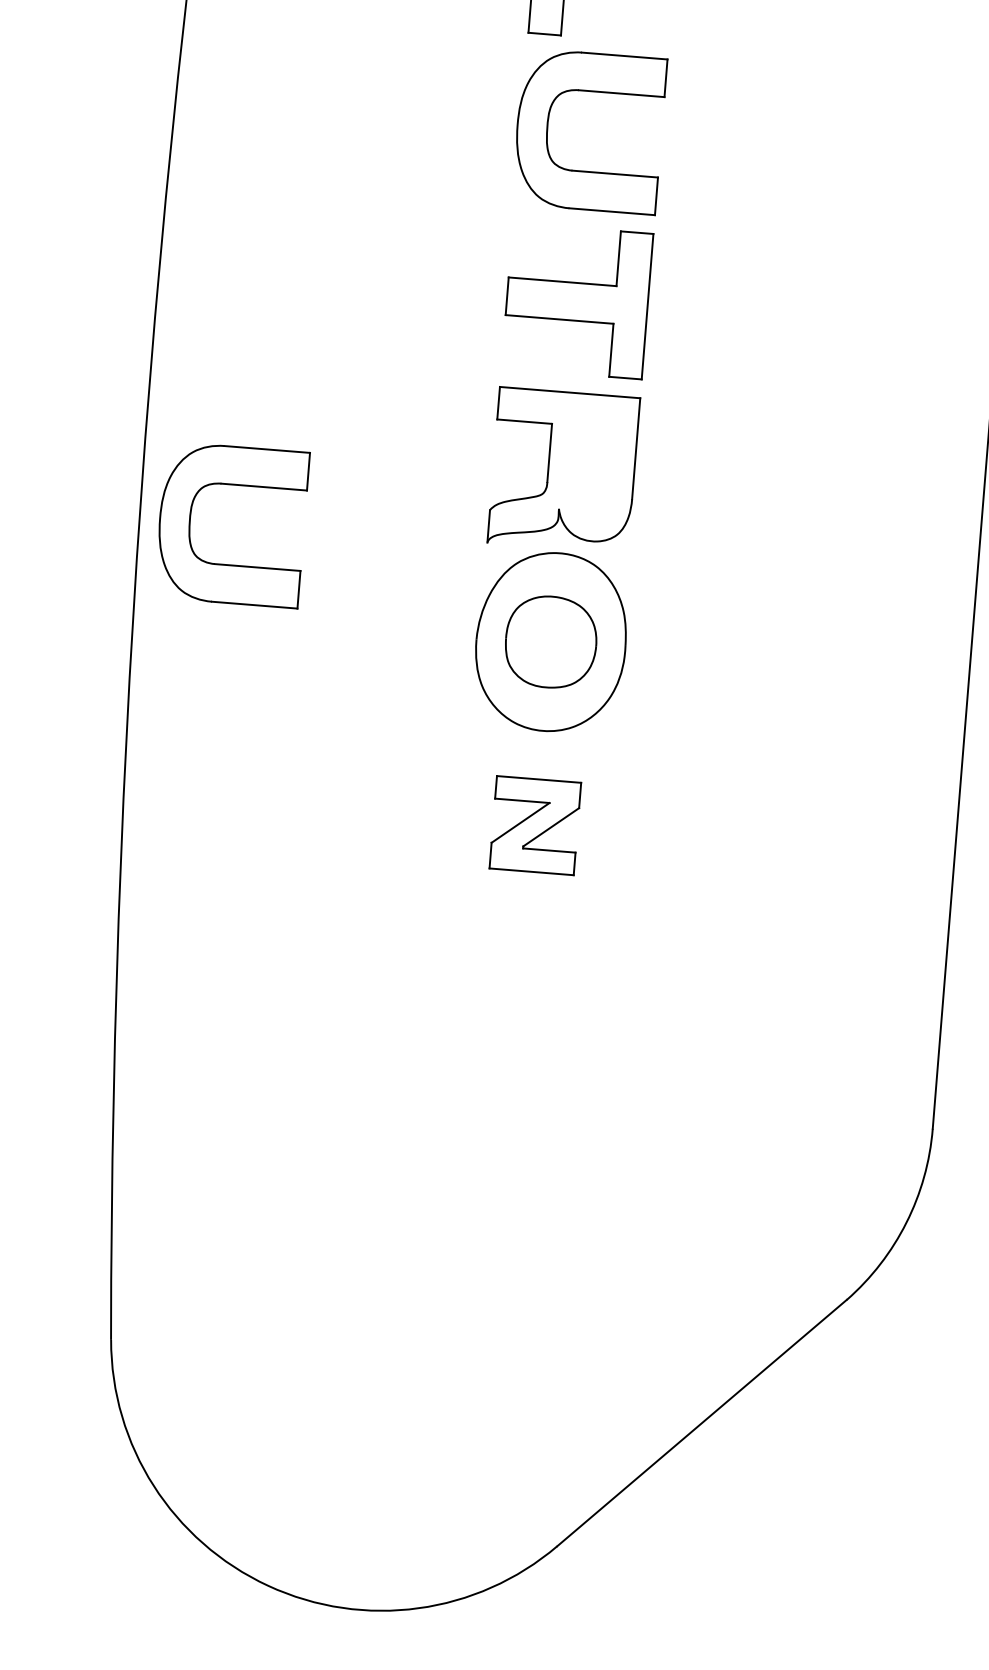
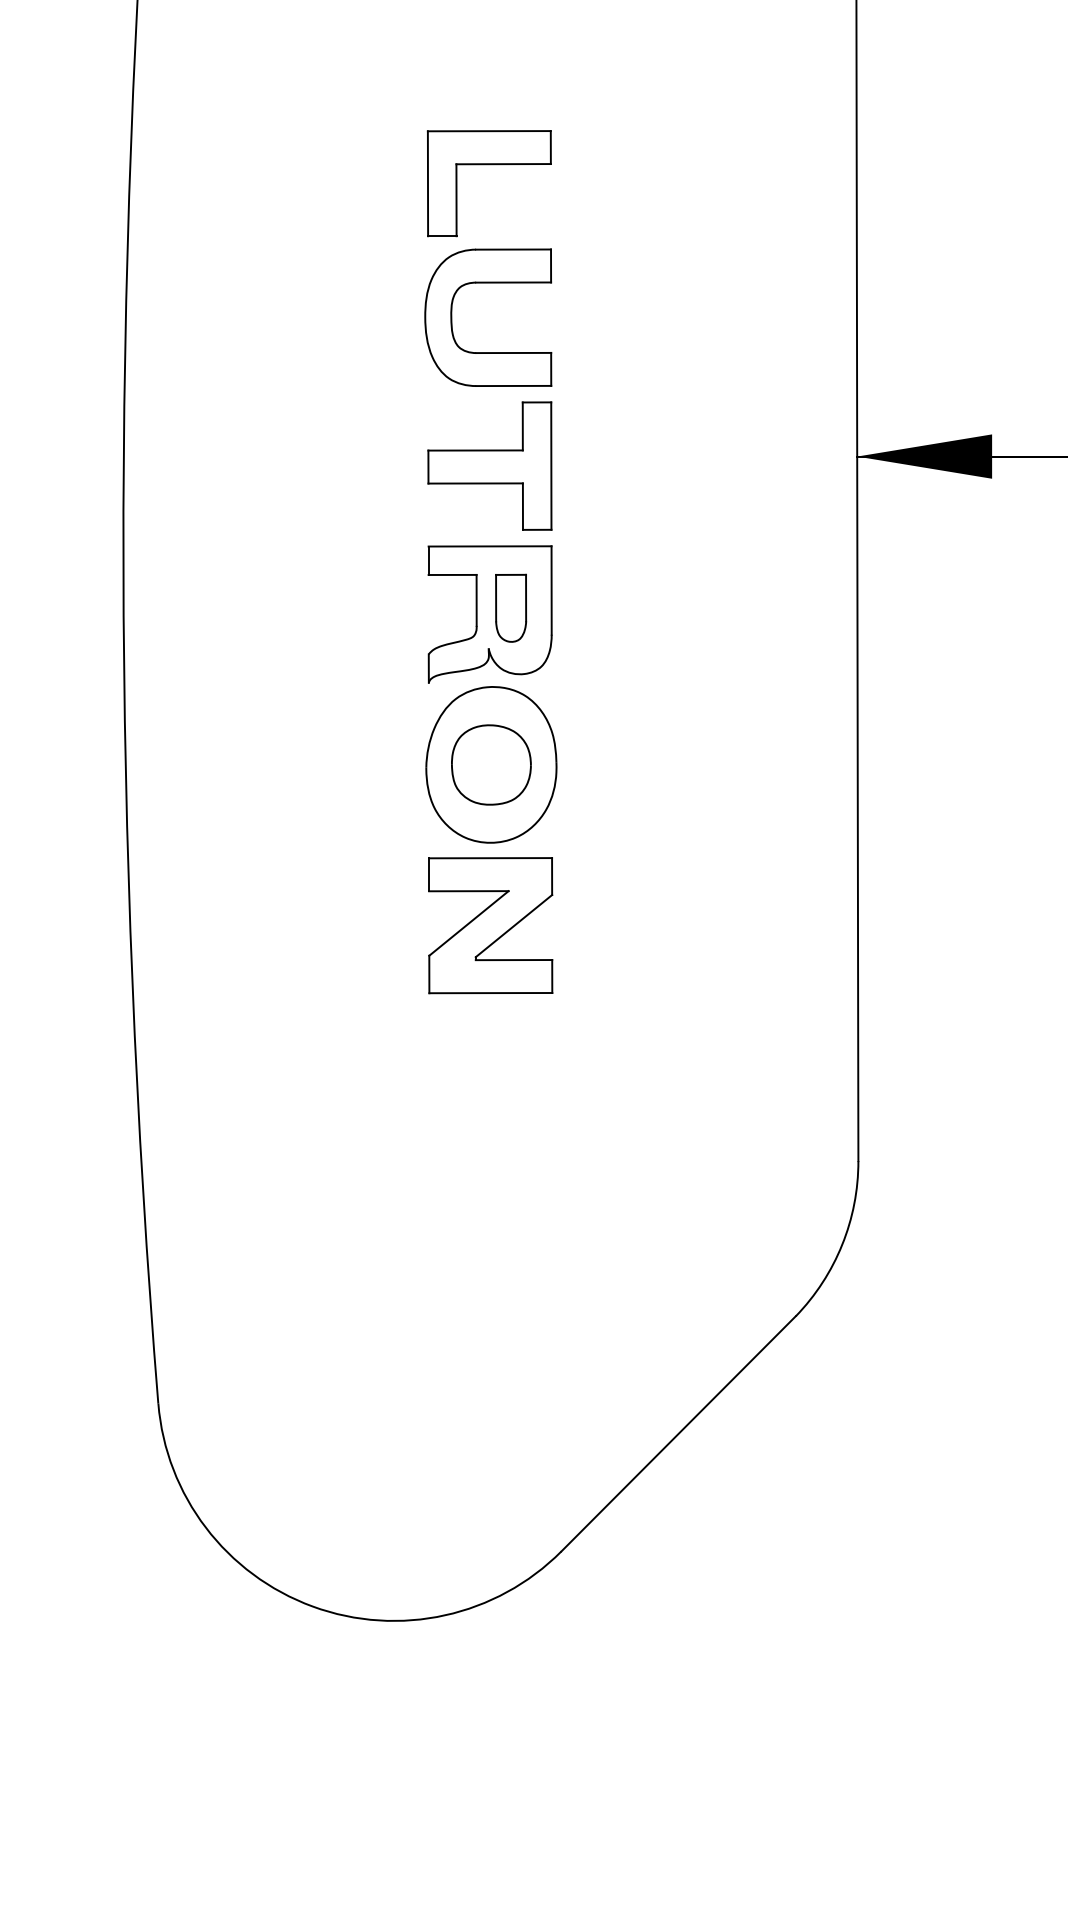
part: (588, 464) -> (511, 607), added
part: (235, 485) -> (205, 651), removed
part: (535, 825) -> (490, 925), size x1.67

